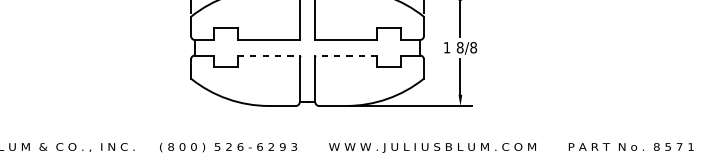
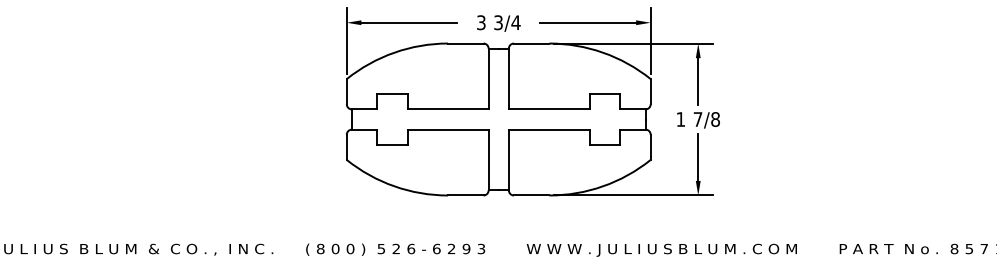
text: (459, 47) -> (697, 119), 8/8 -> 7/8
line: (269, 55) -> (448, 129), dashed -> solid
line: (346, 55) -> (549, 129), dashed -> solid

